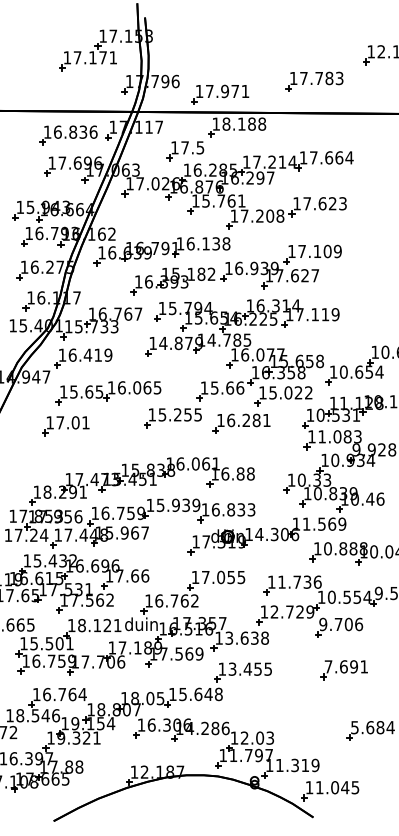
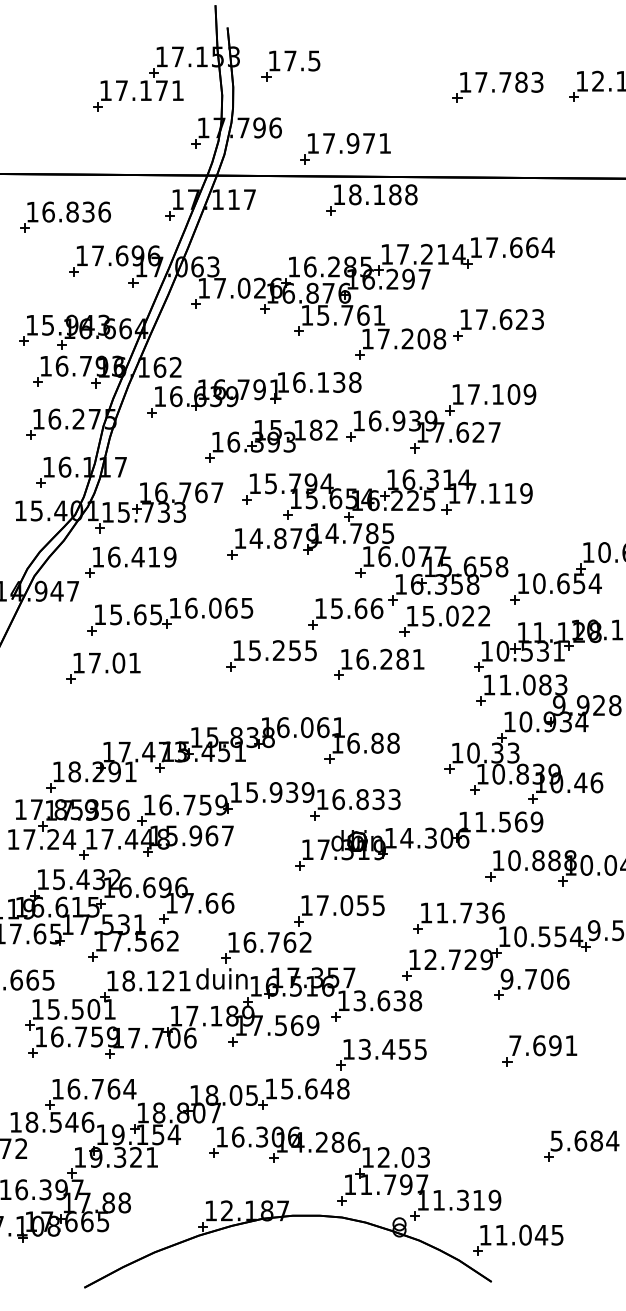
part: (314, 81) -> (498, 87), moved
part: (68, 135) -> (65, 217), moved
part: (185, 151) -> (291, 66), moved

